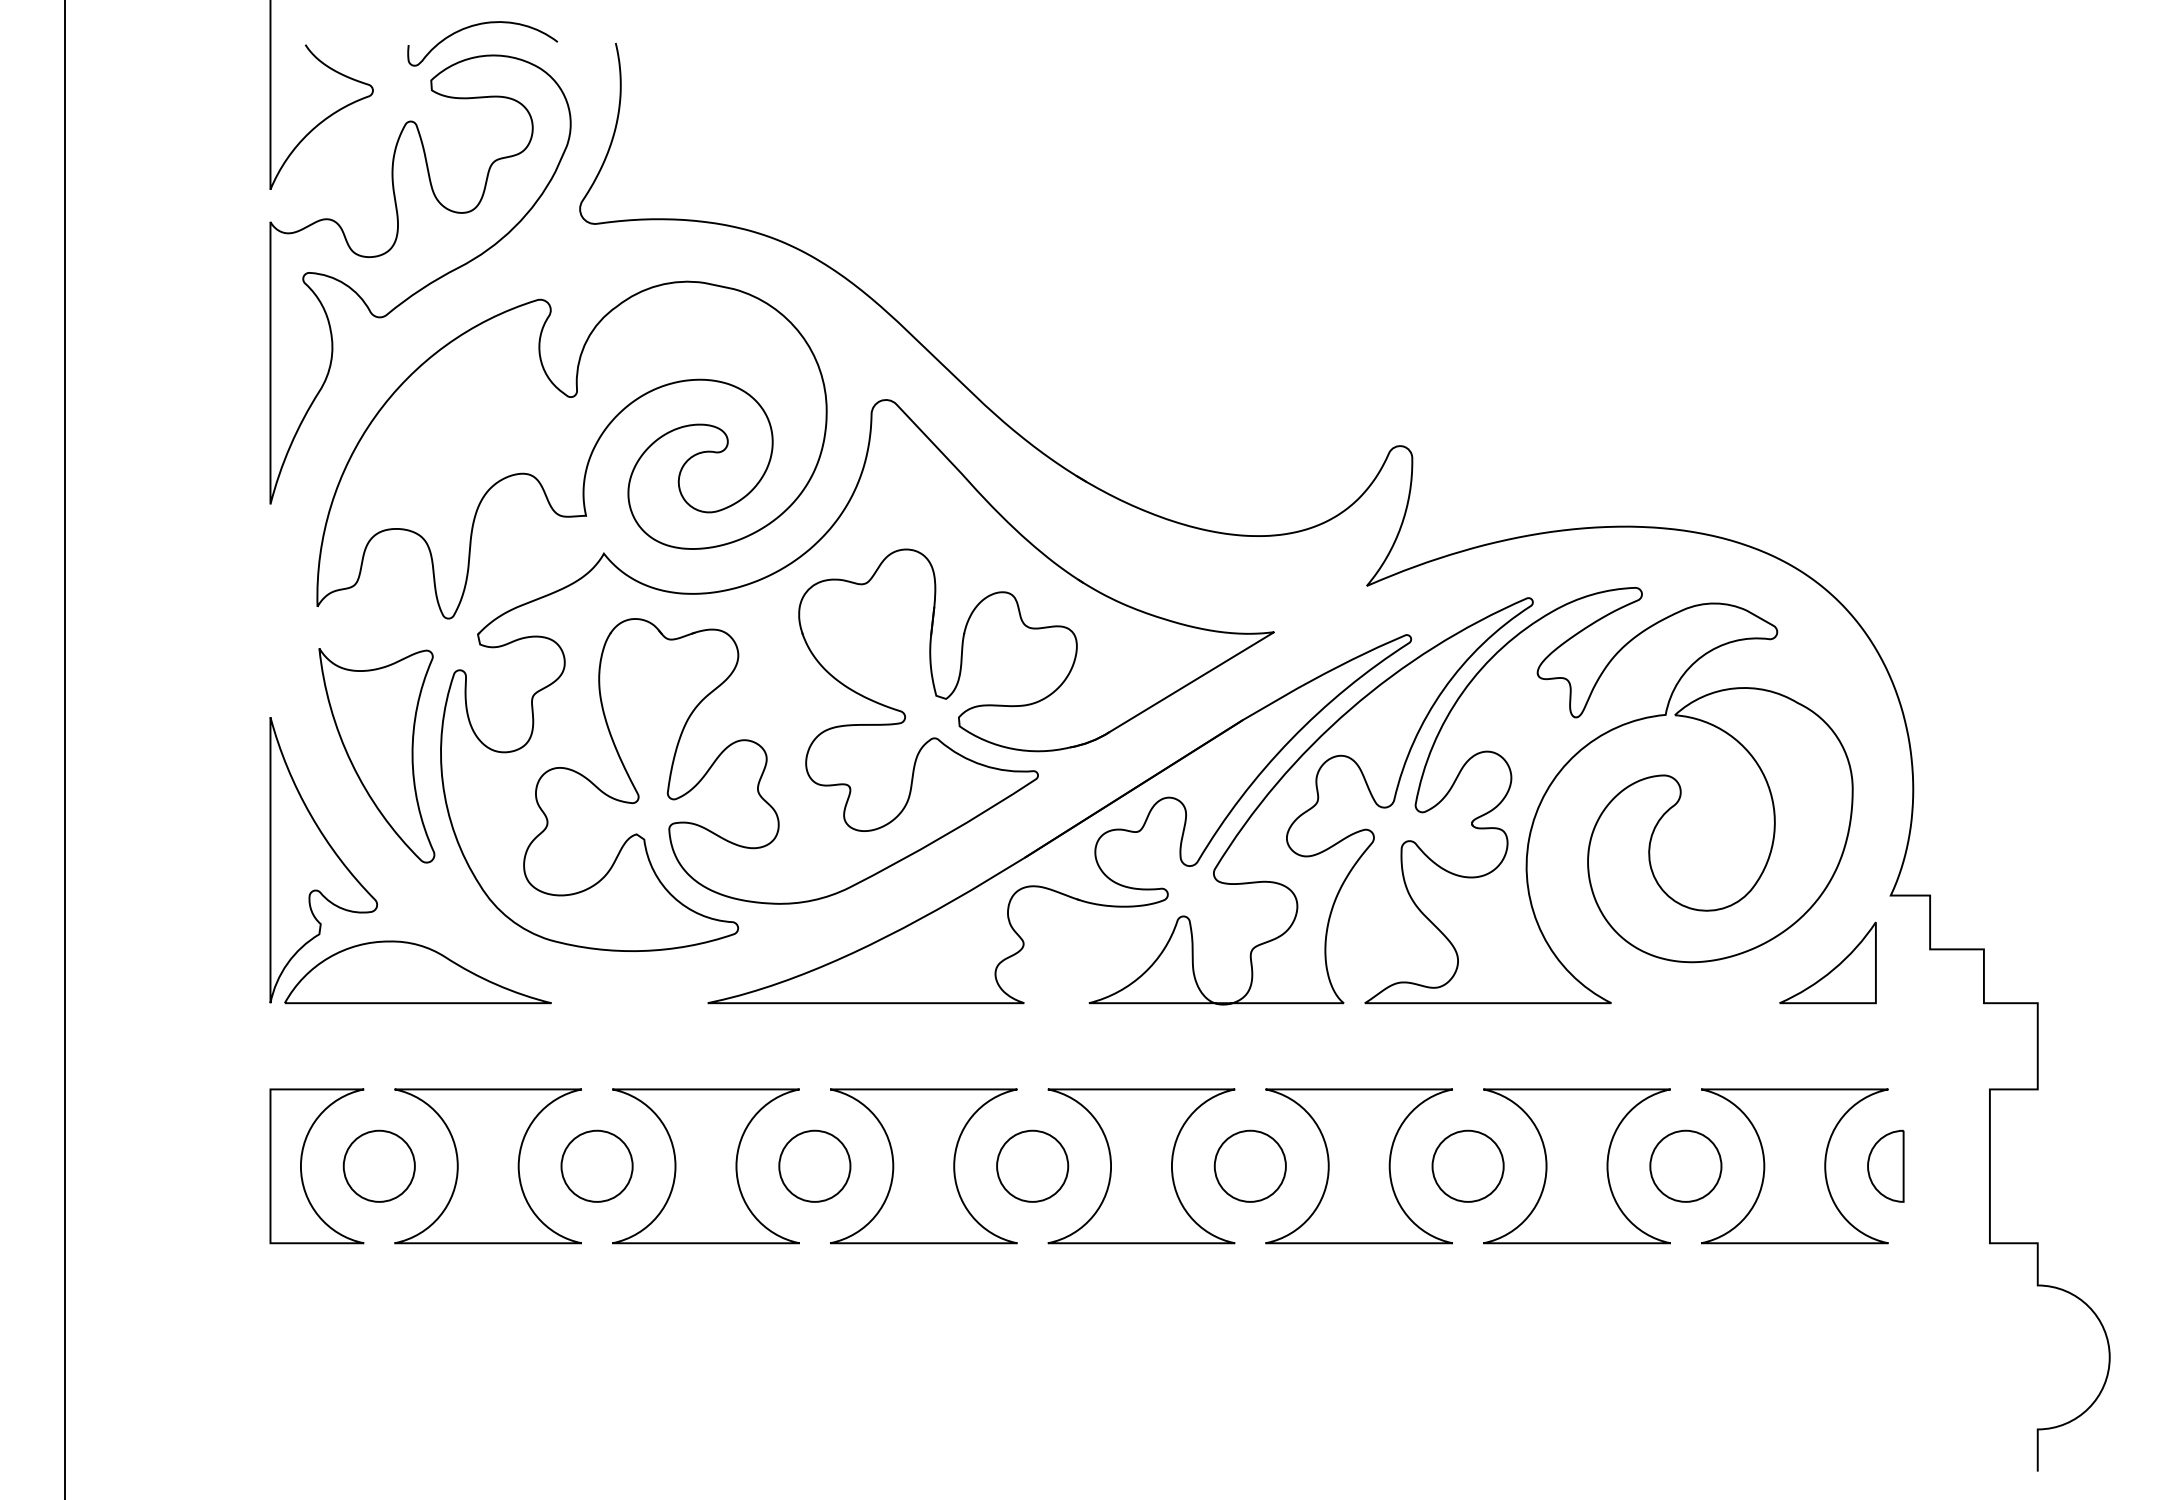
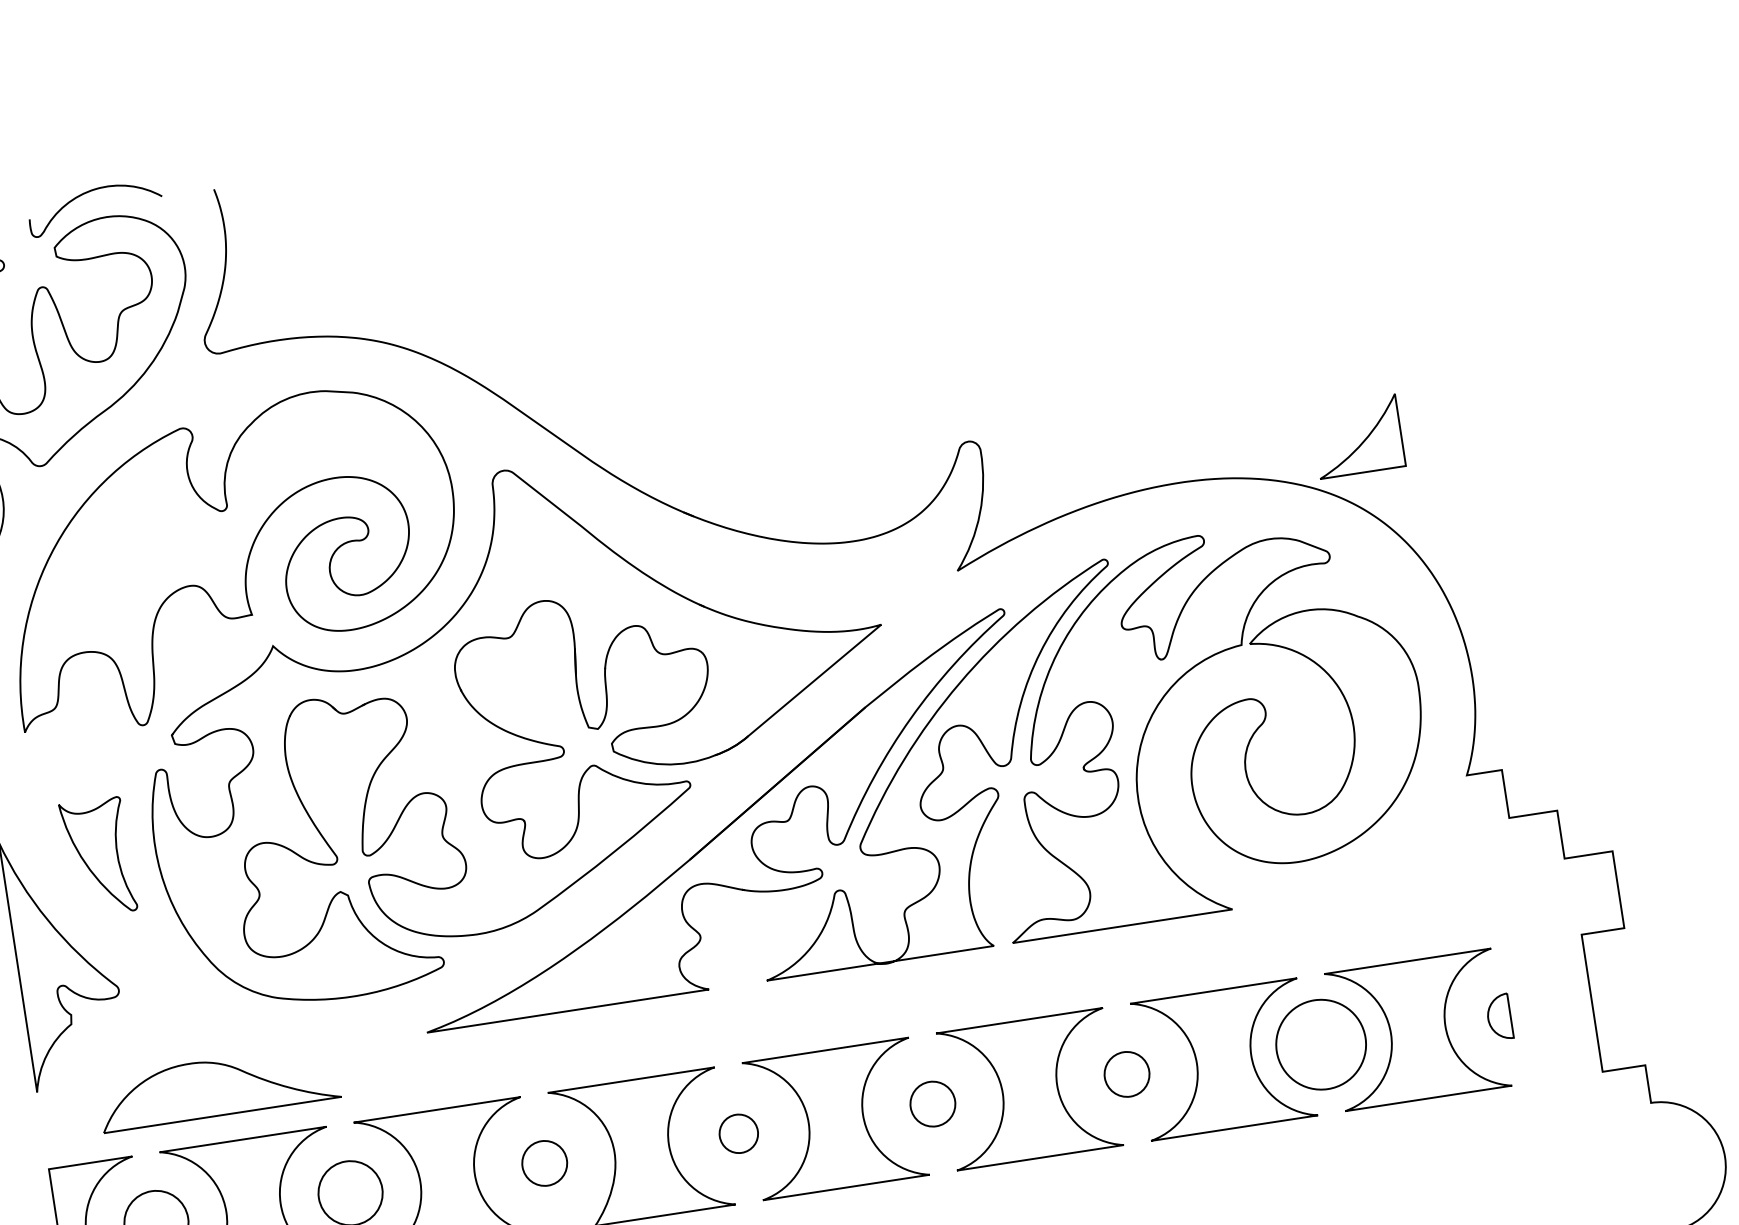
part: (376, 755) -> (97, 857), size x0.6
part: (1833, 968) -> (1363, 440), moved
part: (417, 972) -> (218, 1087), moved
circle: (814, 1165) -> (544, 1162), size x0.7
circle: (1032, 1165) -> (738, 1133), size x0.6
circle: (1249, 1165) -> (932, 1103), size x0.7
circle: (1467, 1165) -> (1126, 1073), size x0.7
circle: (1685, 1165) -> (1320, 1044), size x1.4
part: (1885, 1165) -> (1498, 1016), size x0.7

